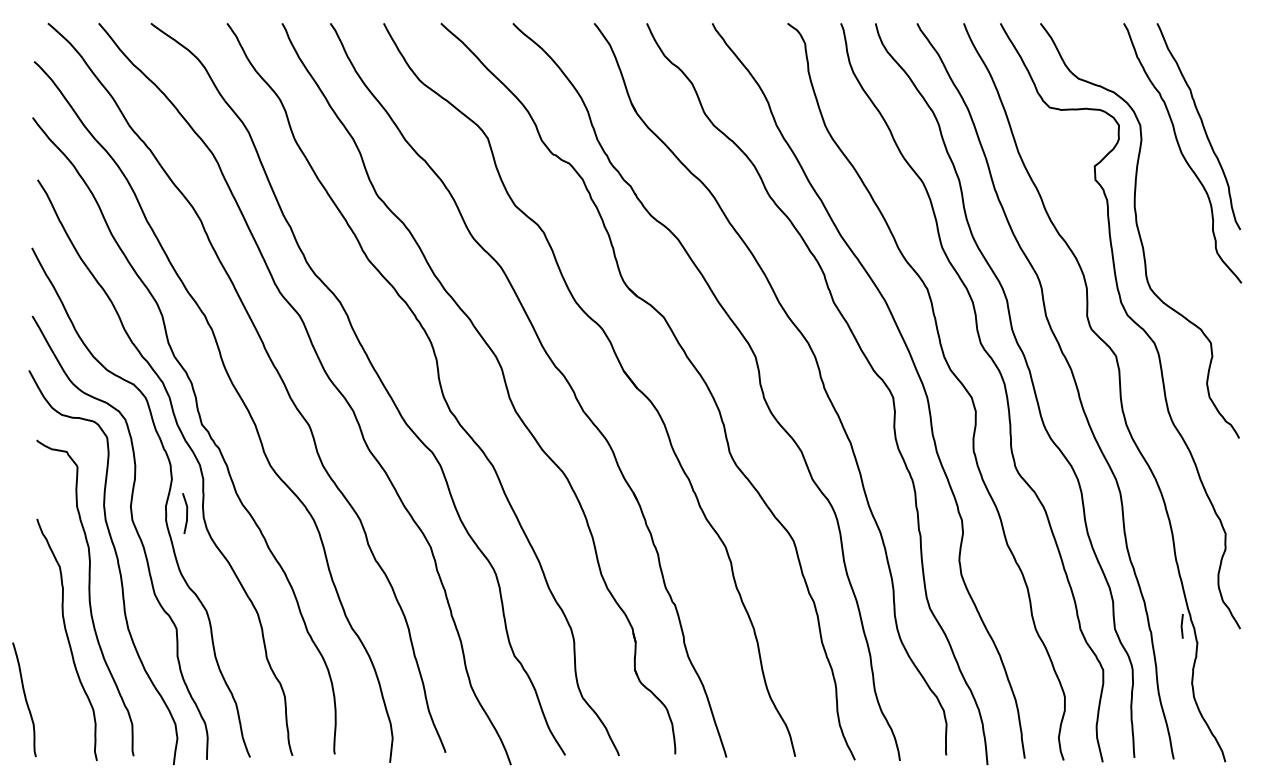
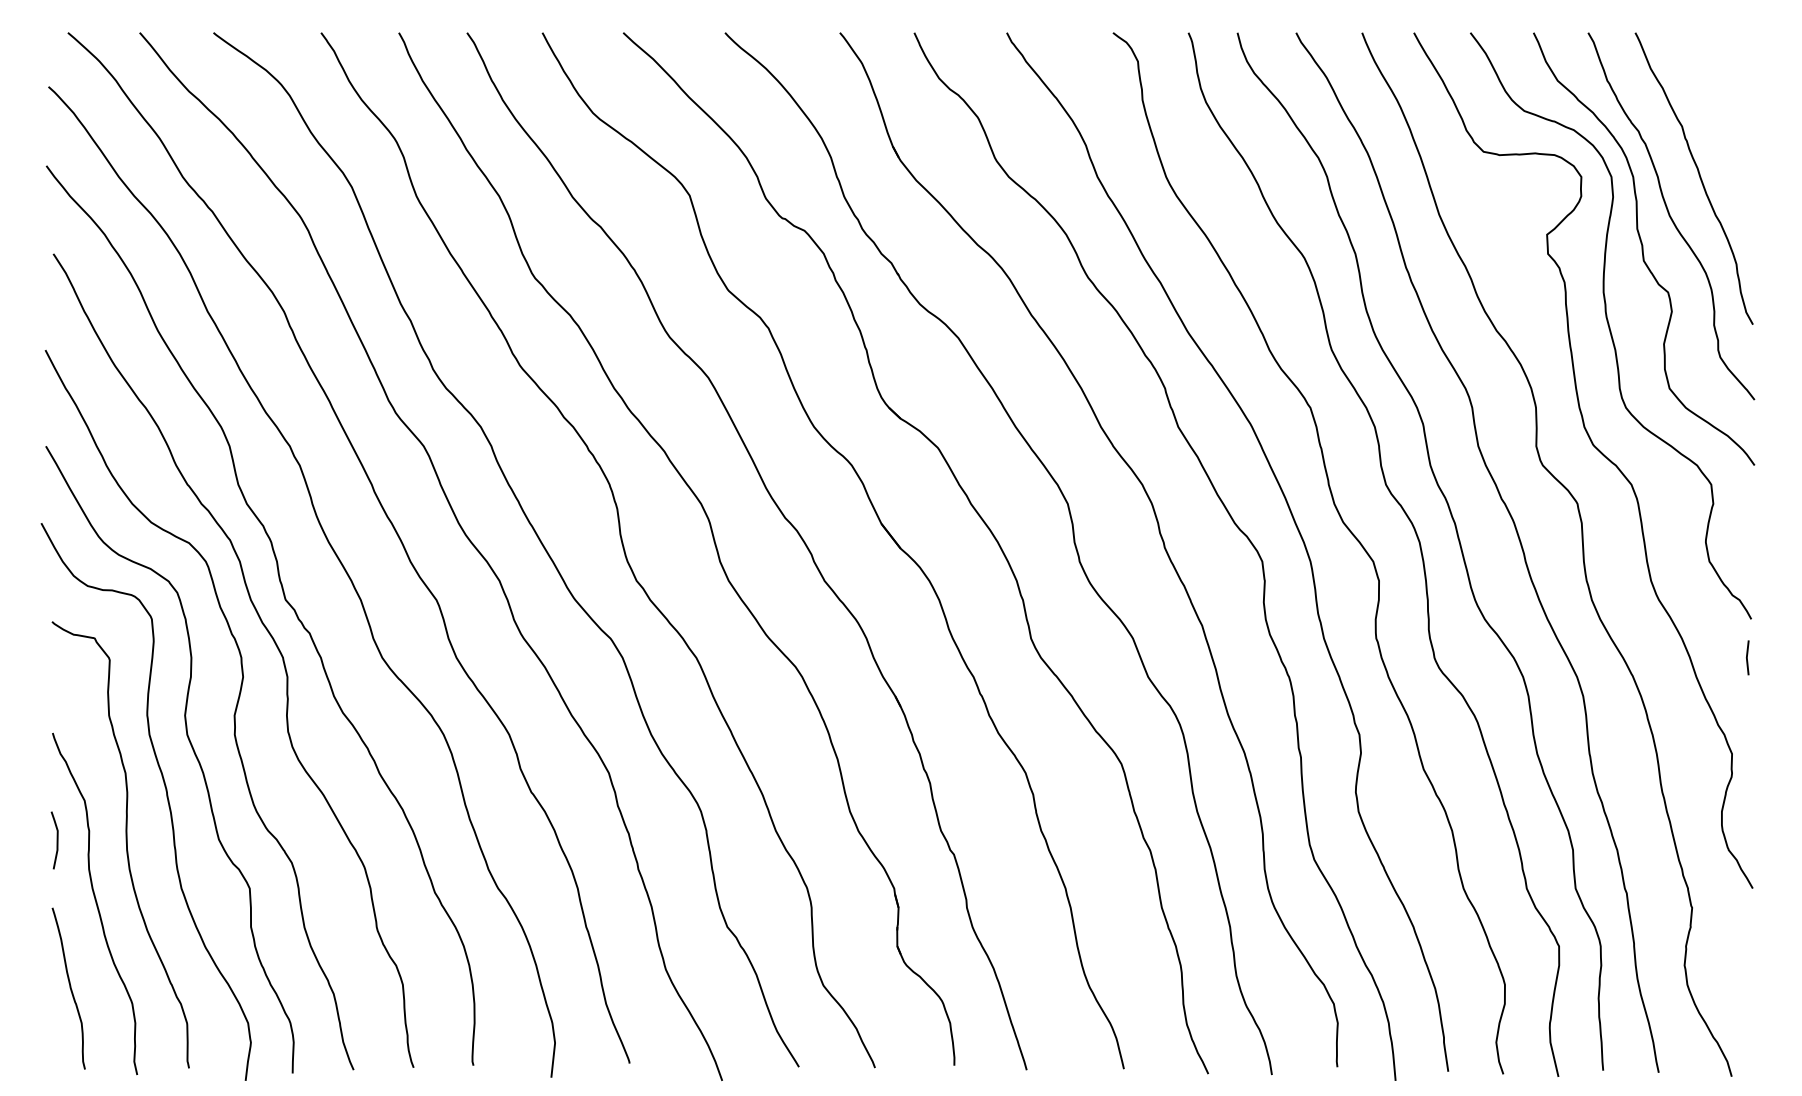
curve: (1162, 176) -> (1643, 248), added
curve: (186, 513) -> (56, 840), moved
line: (1182, 626) -> (1747, 657), moved
curve: (24, 699) -> (69, 988), moved

